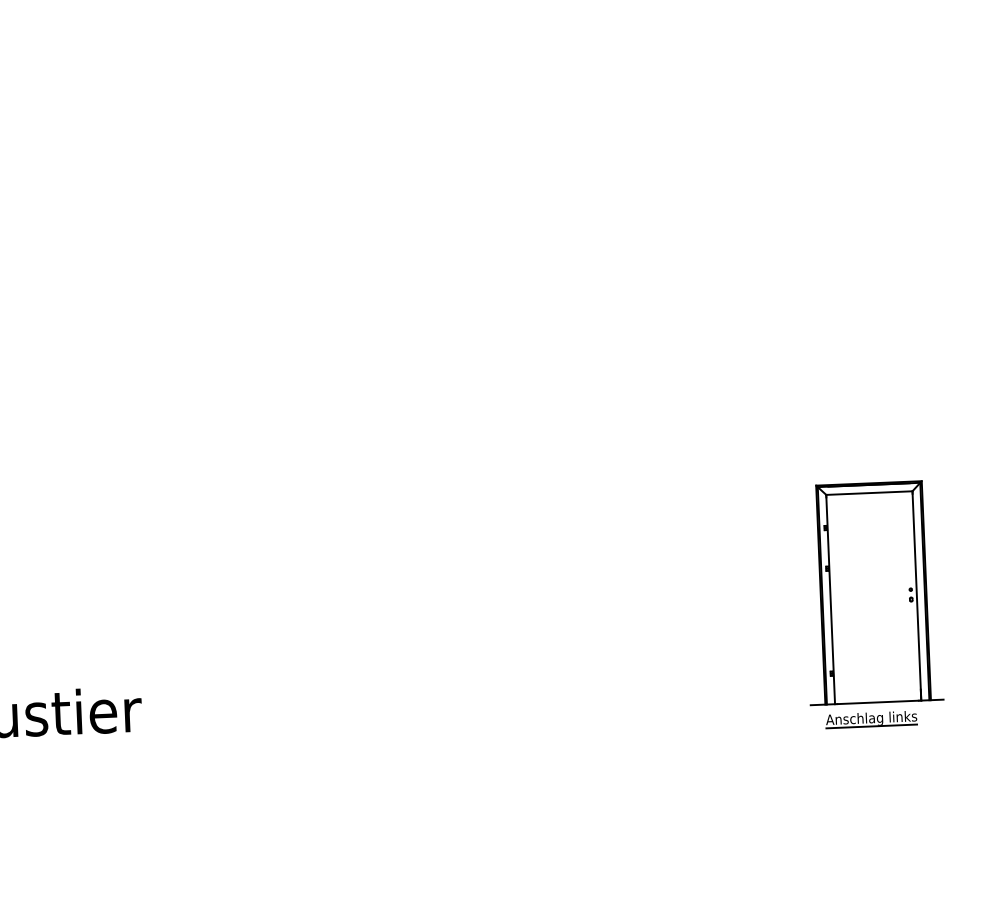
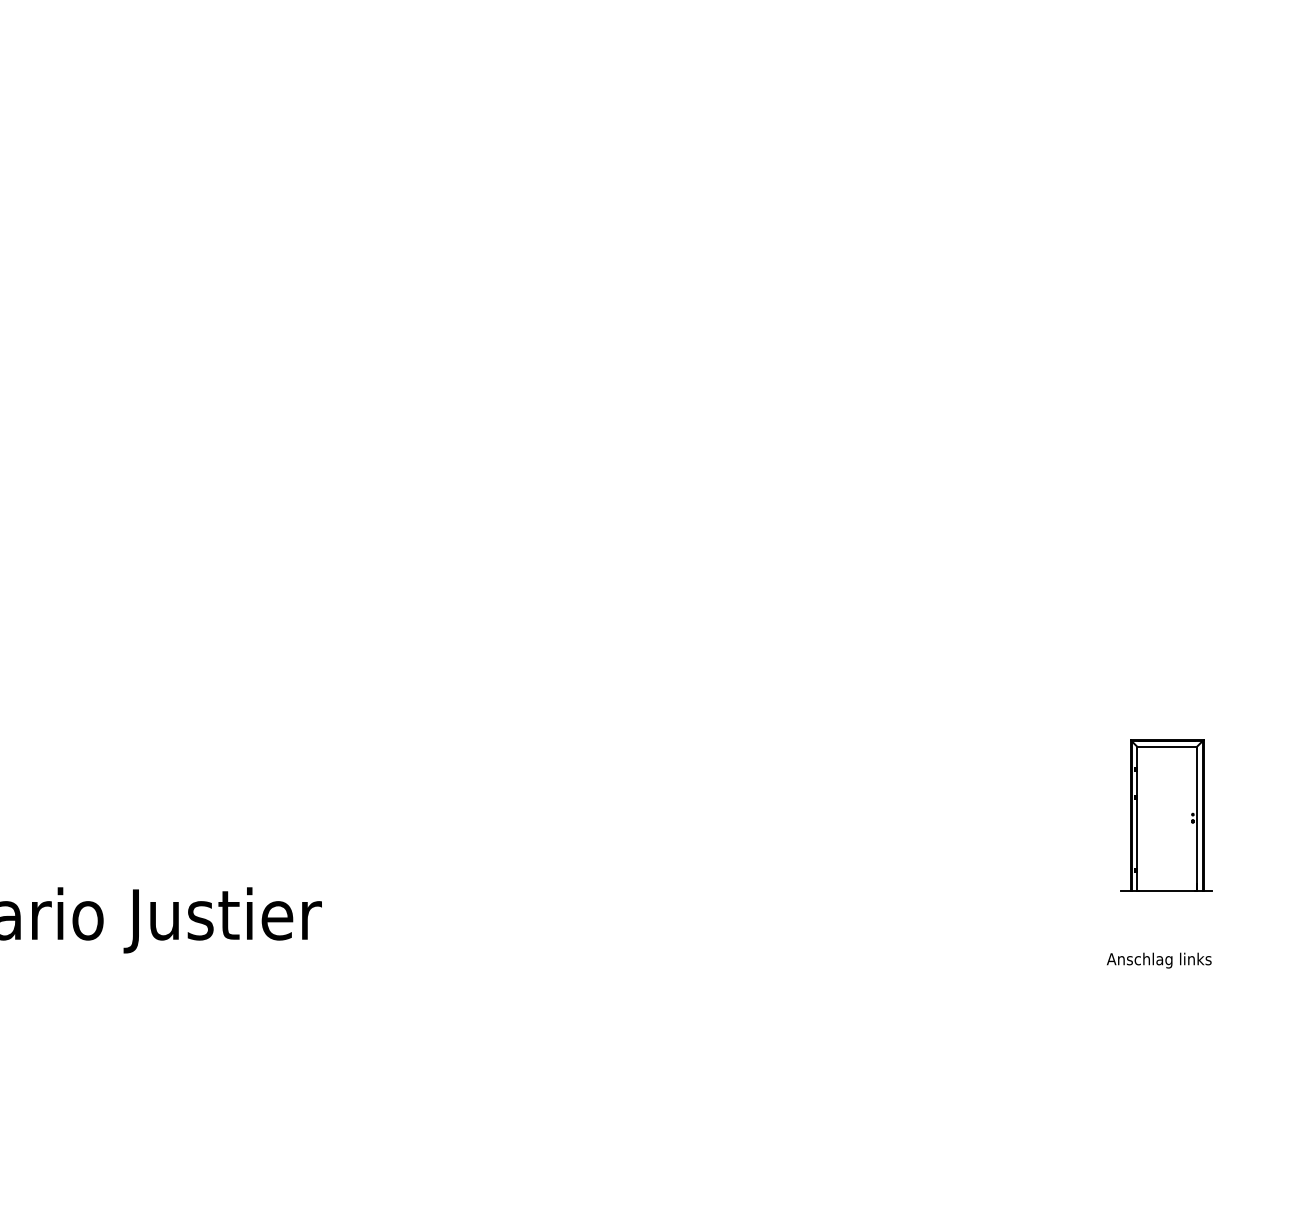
part: (872, 592) -> (1166, 815), size x0.6
line: (871, 726) -> (1158, 968), removed

